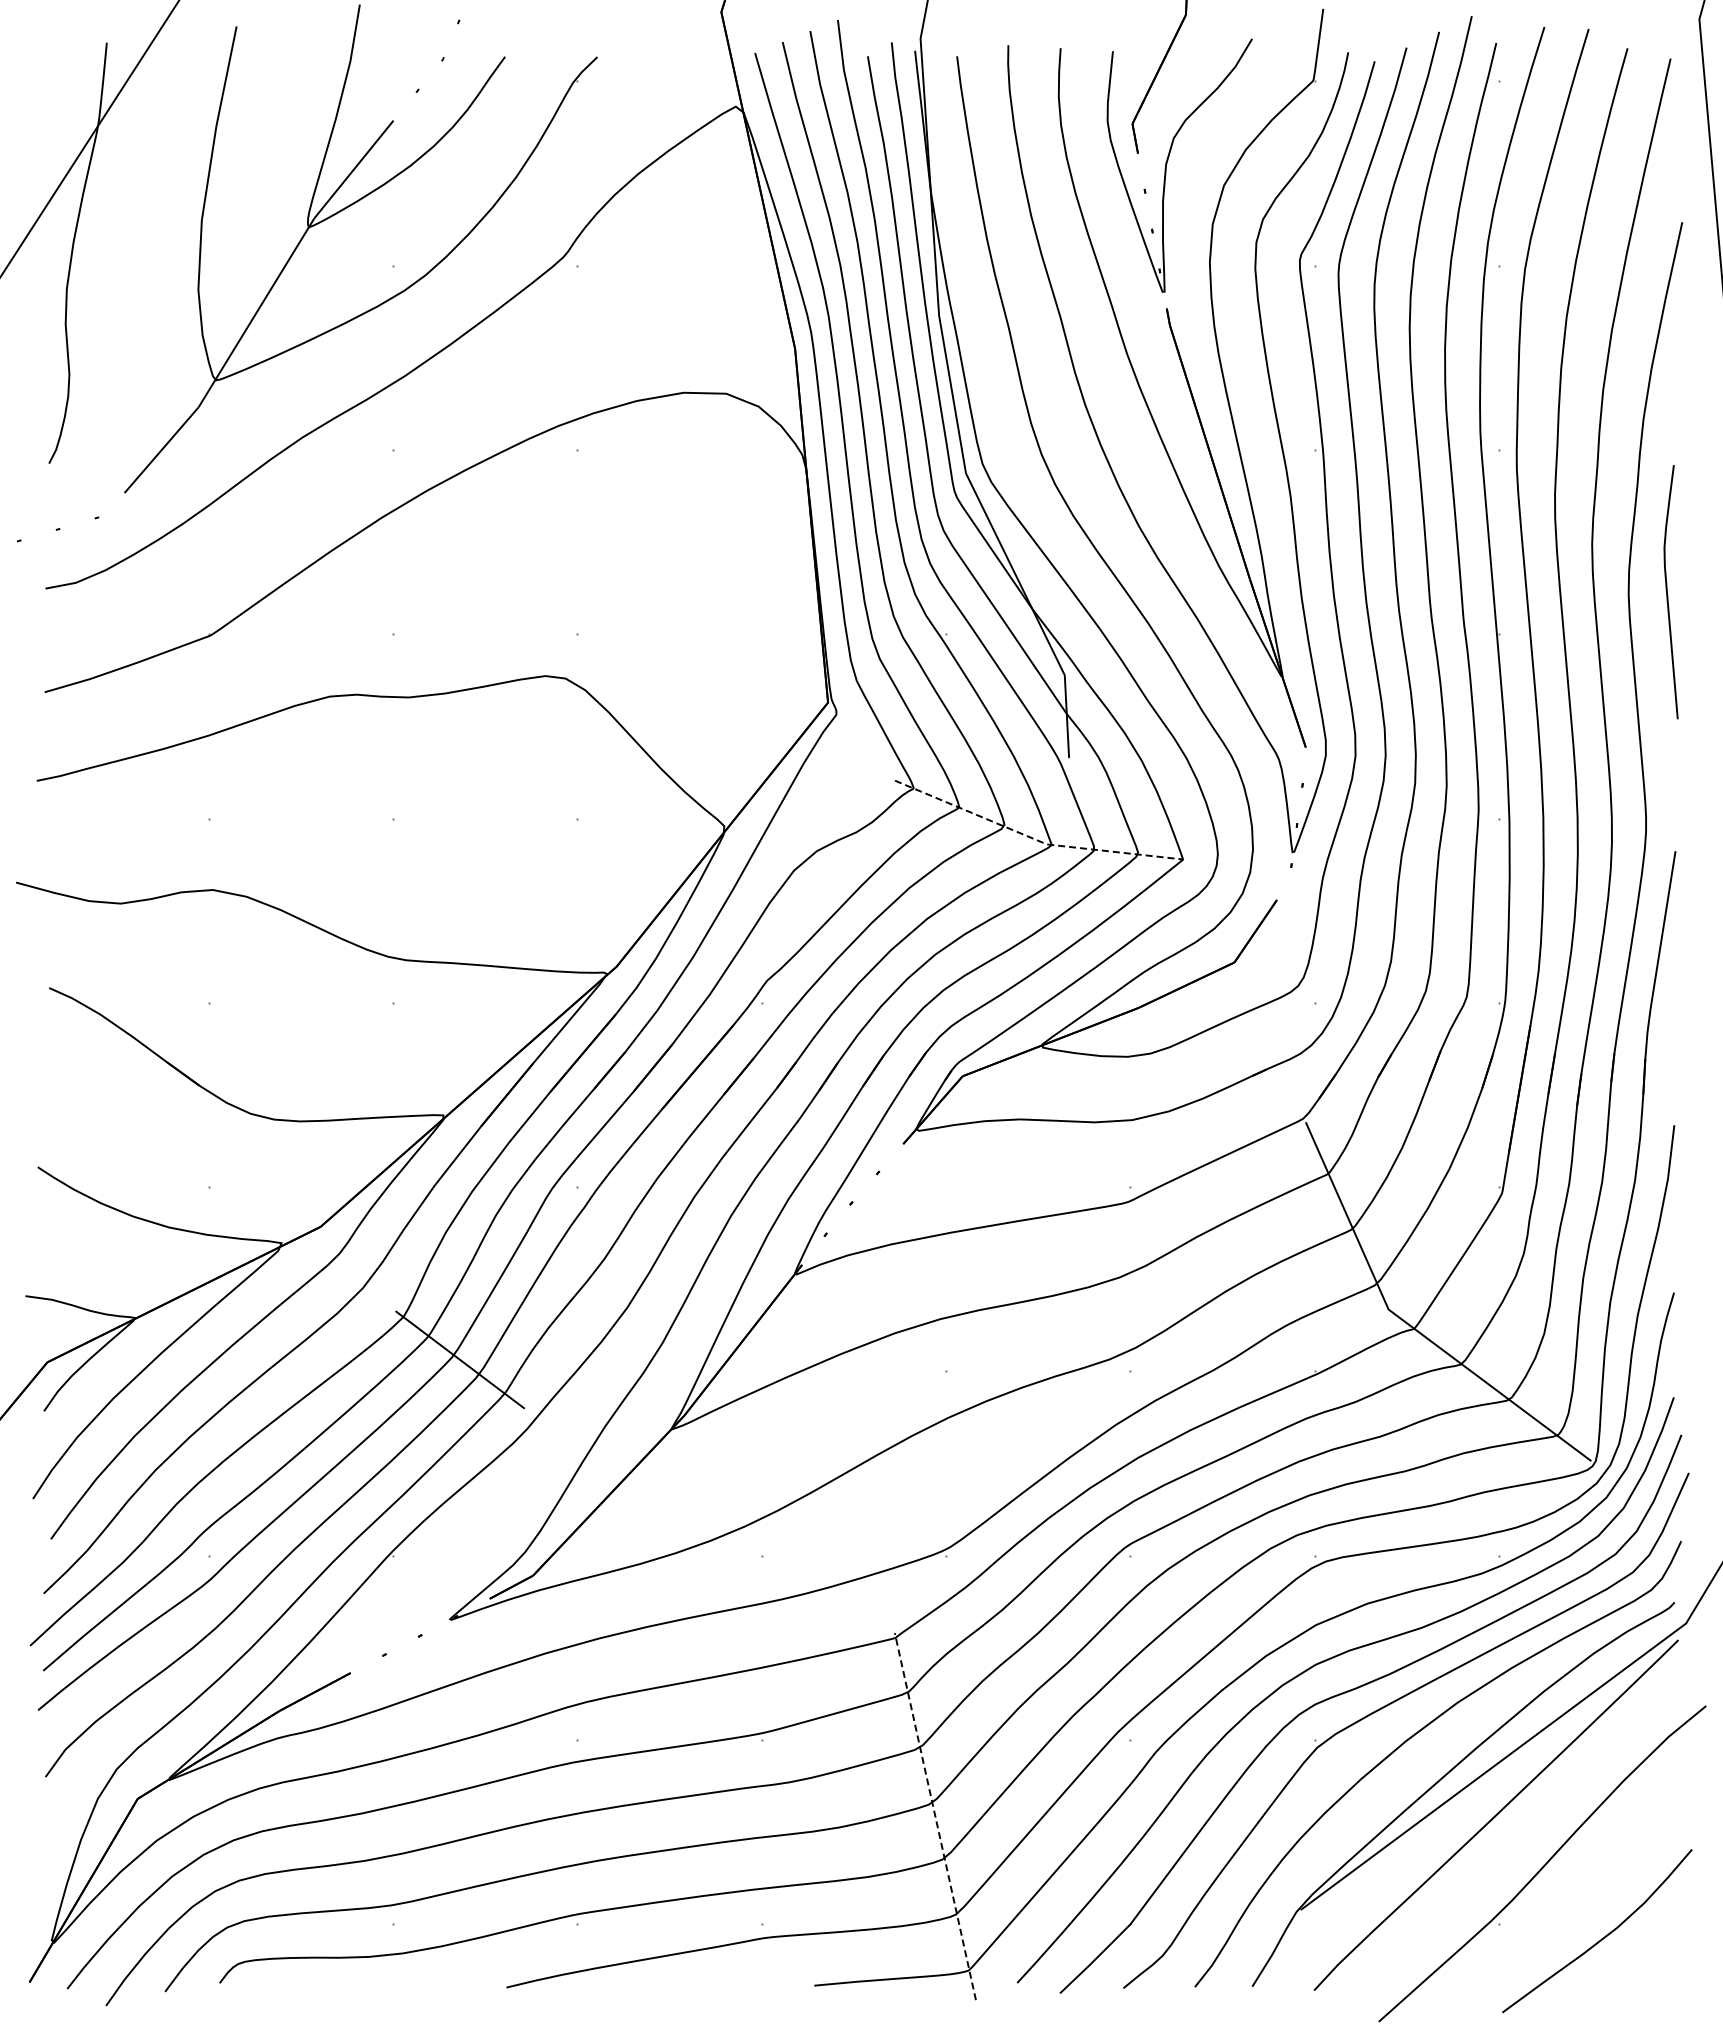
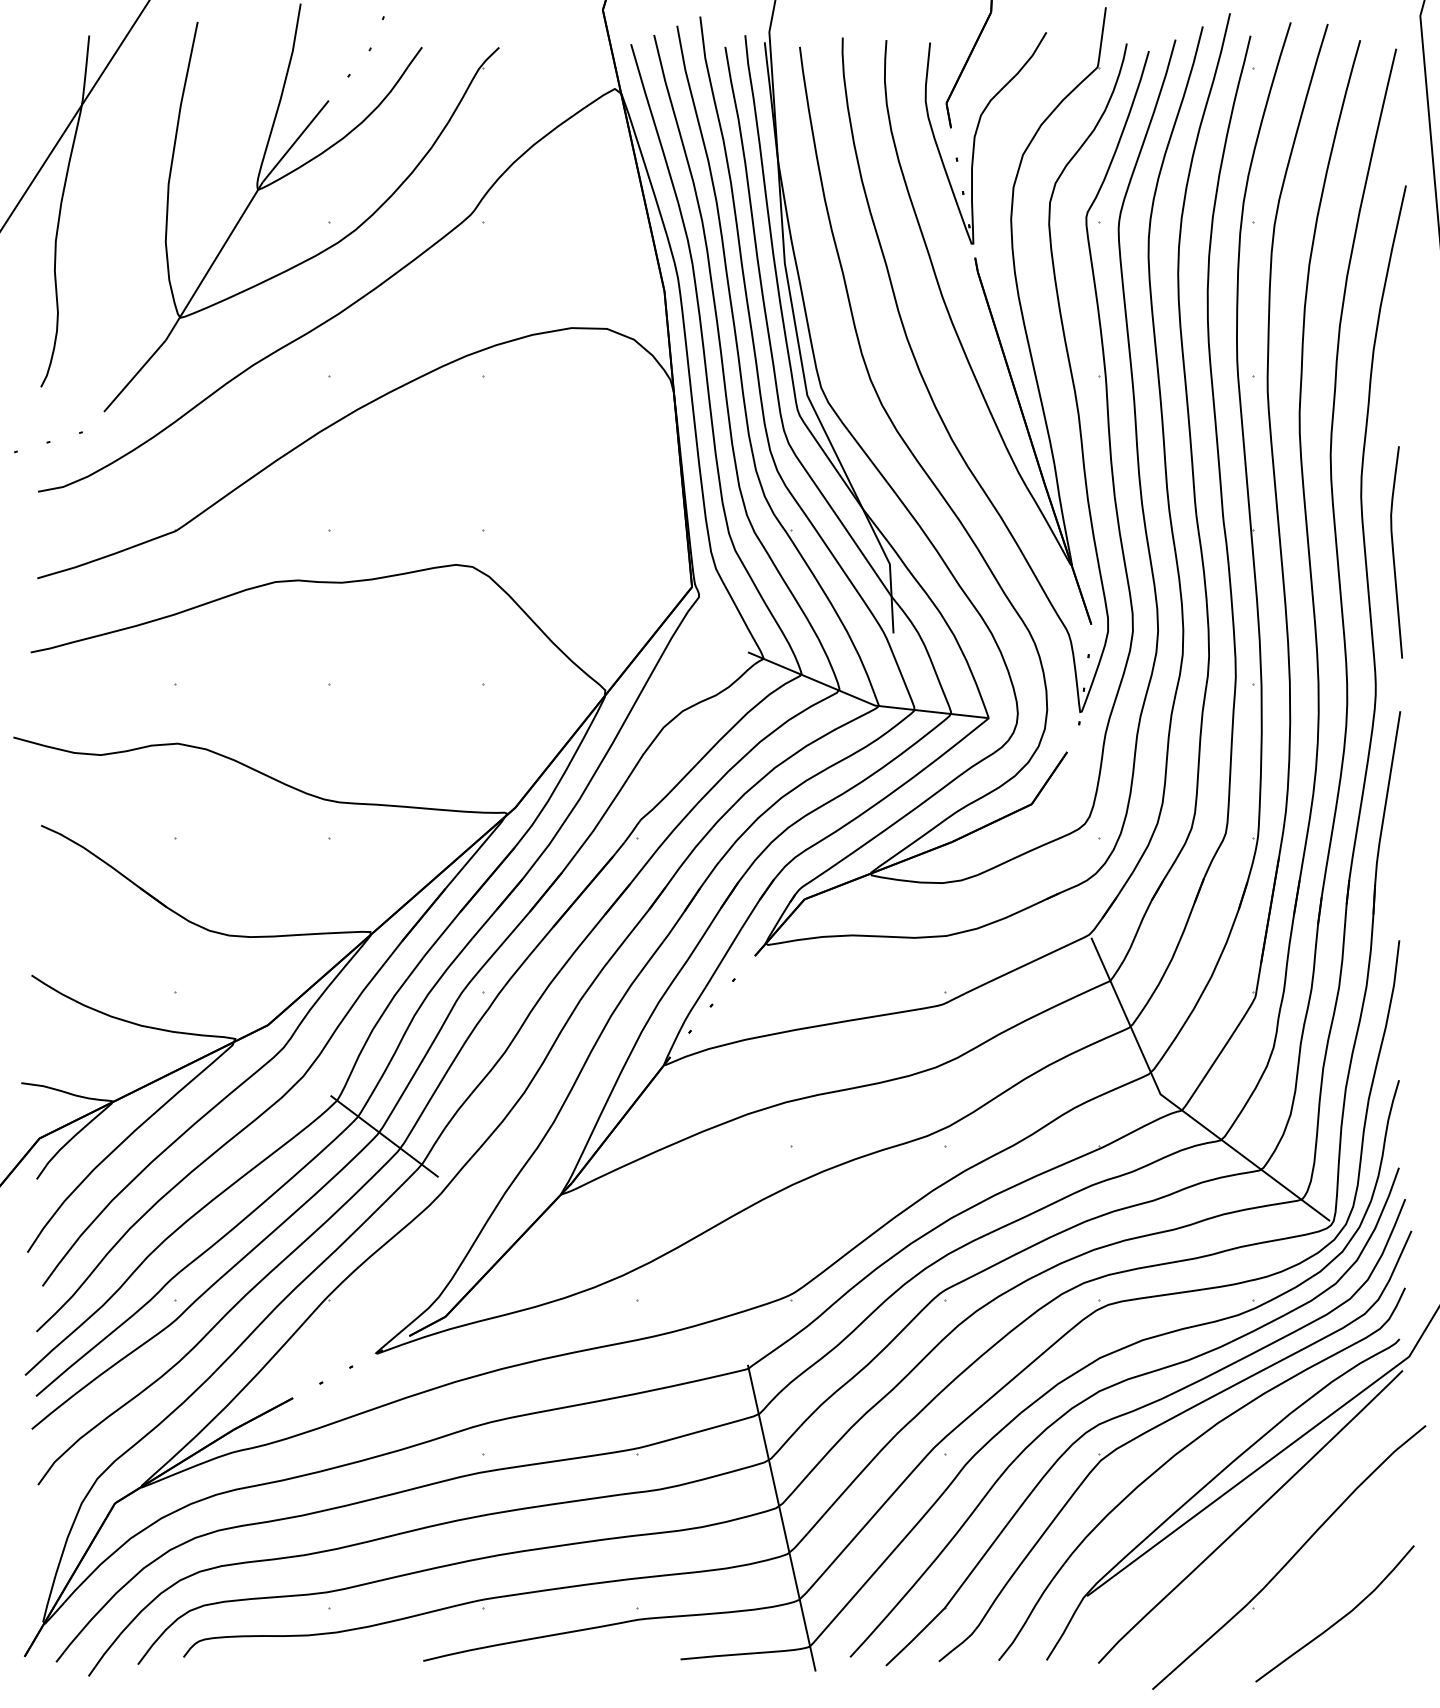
curve: (1667, 592) -> (1393, 552), moved
line: (1034, 839) -> (864, 701), dashed -> solid
line: (935, 1816) -> (781, 1518), dashed -> solid

